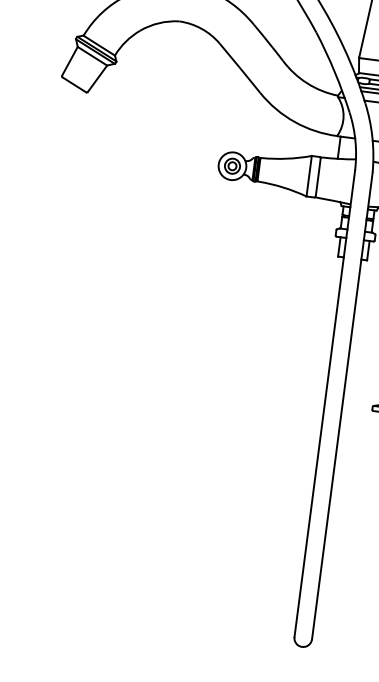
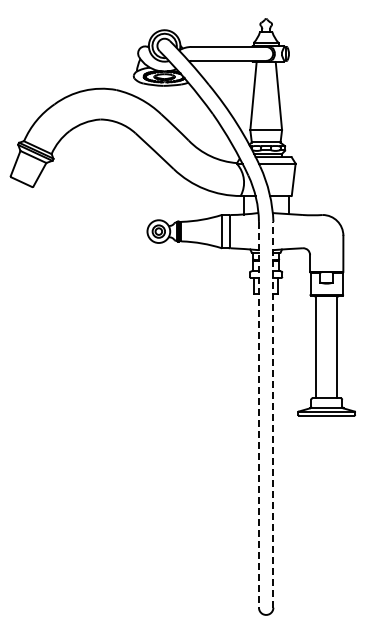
line: (324, 403) -> (258, 414), solid -> dashed
line: (342, 405) -> (273, 414), solid -> dashed

